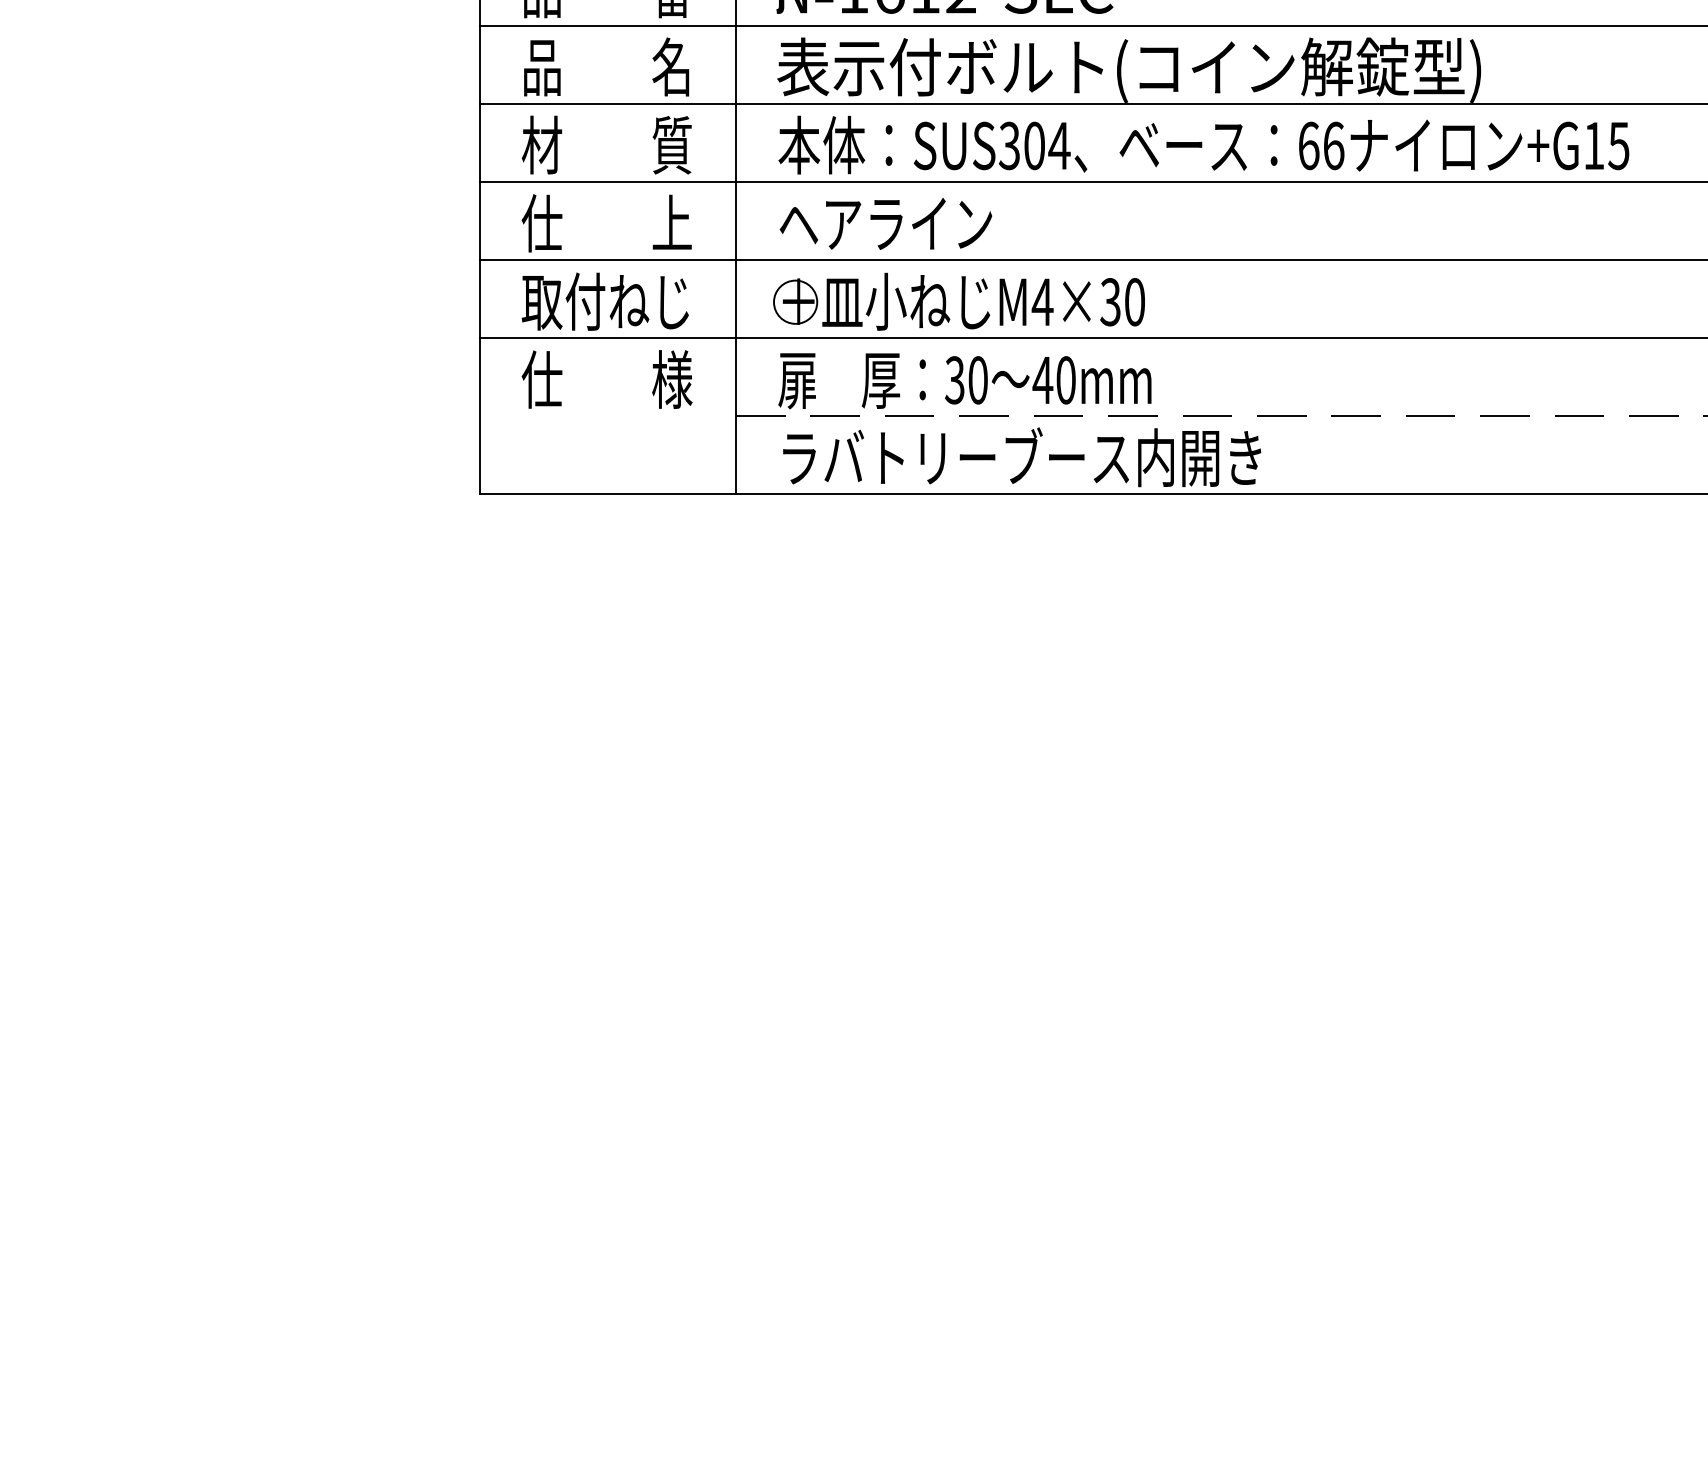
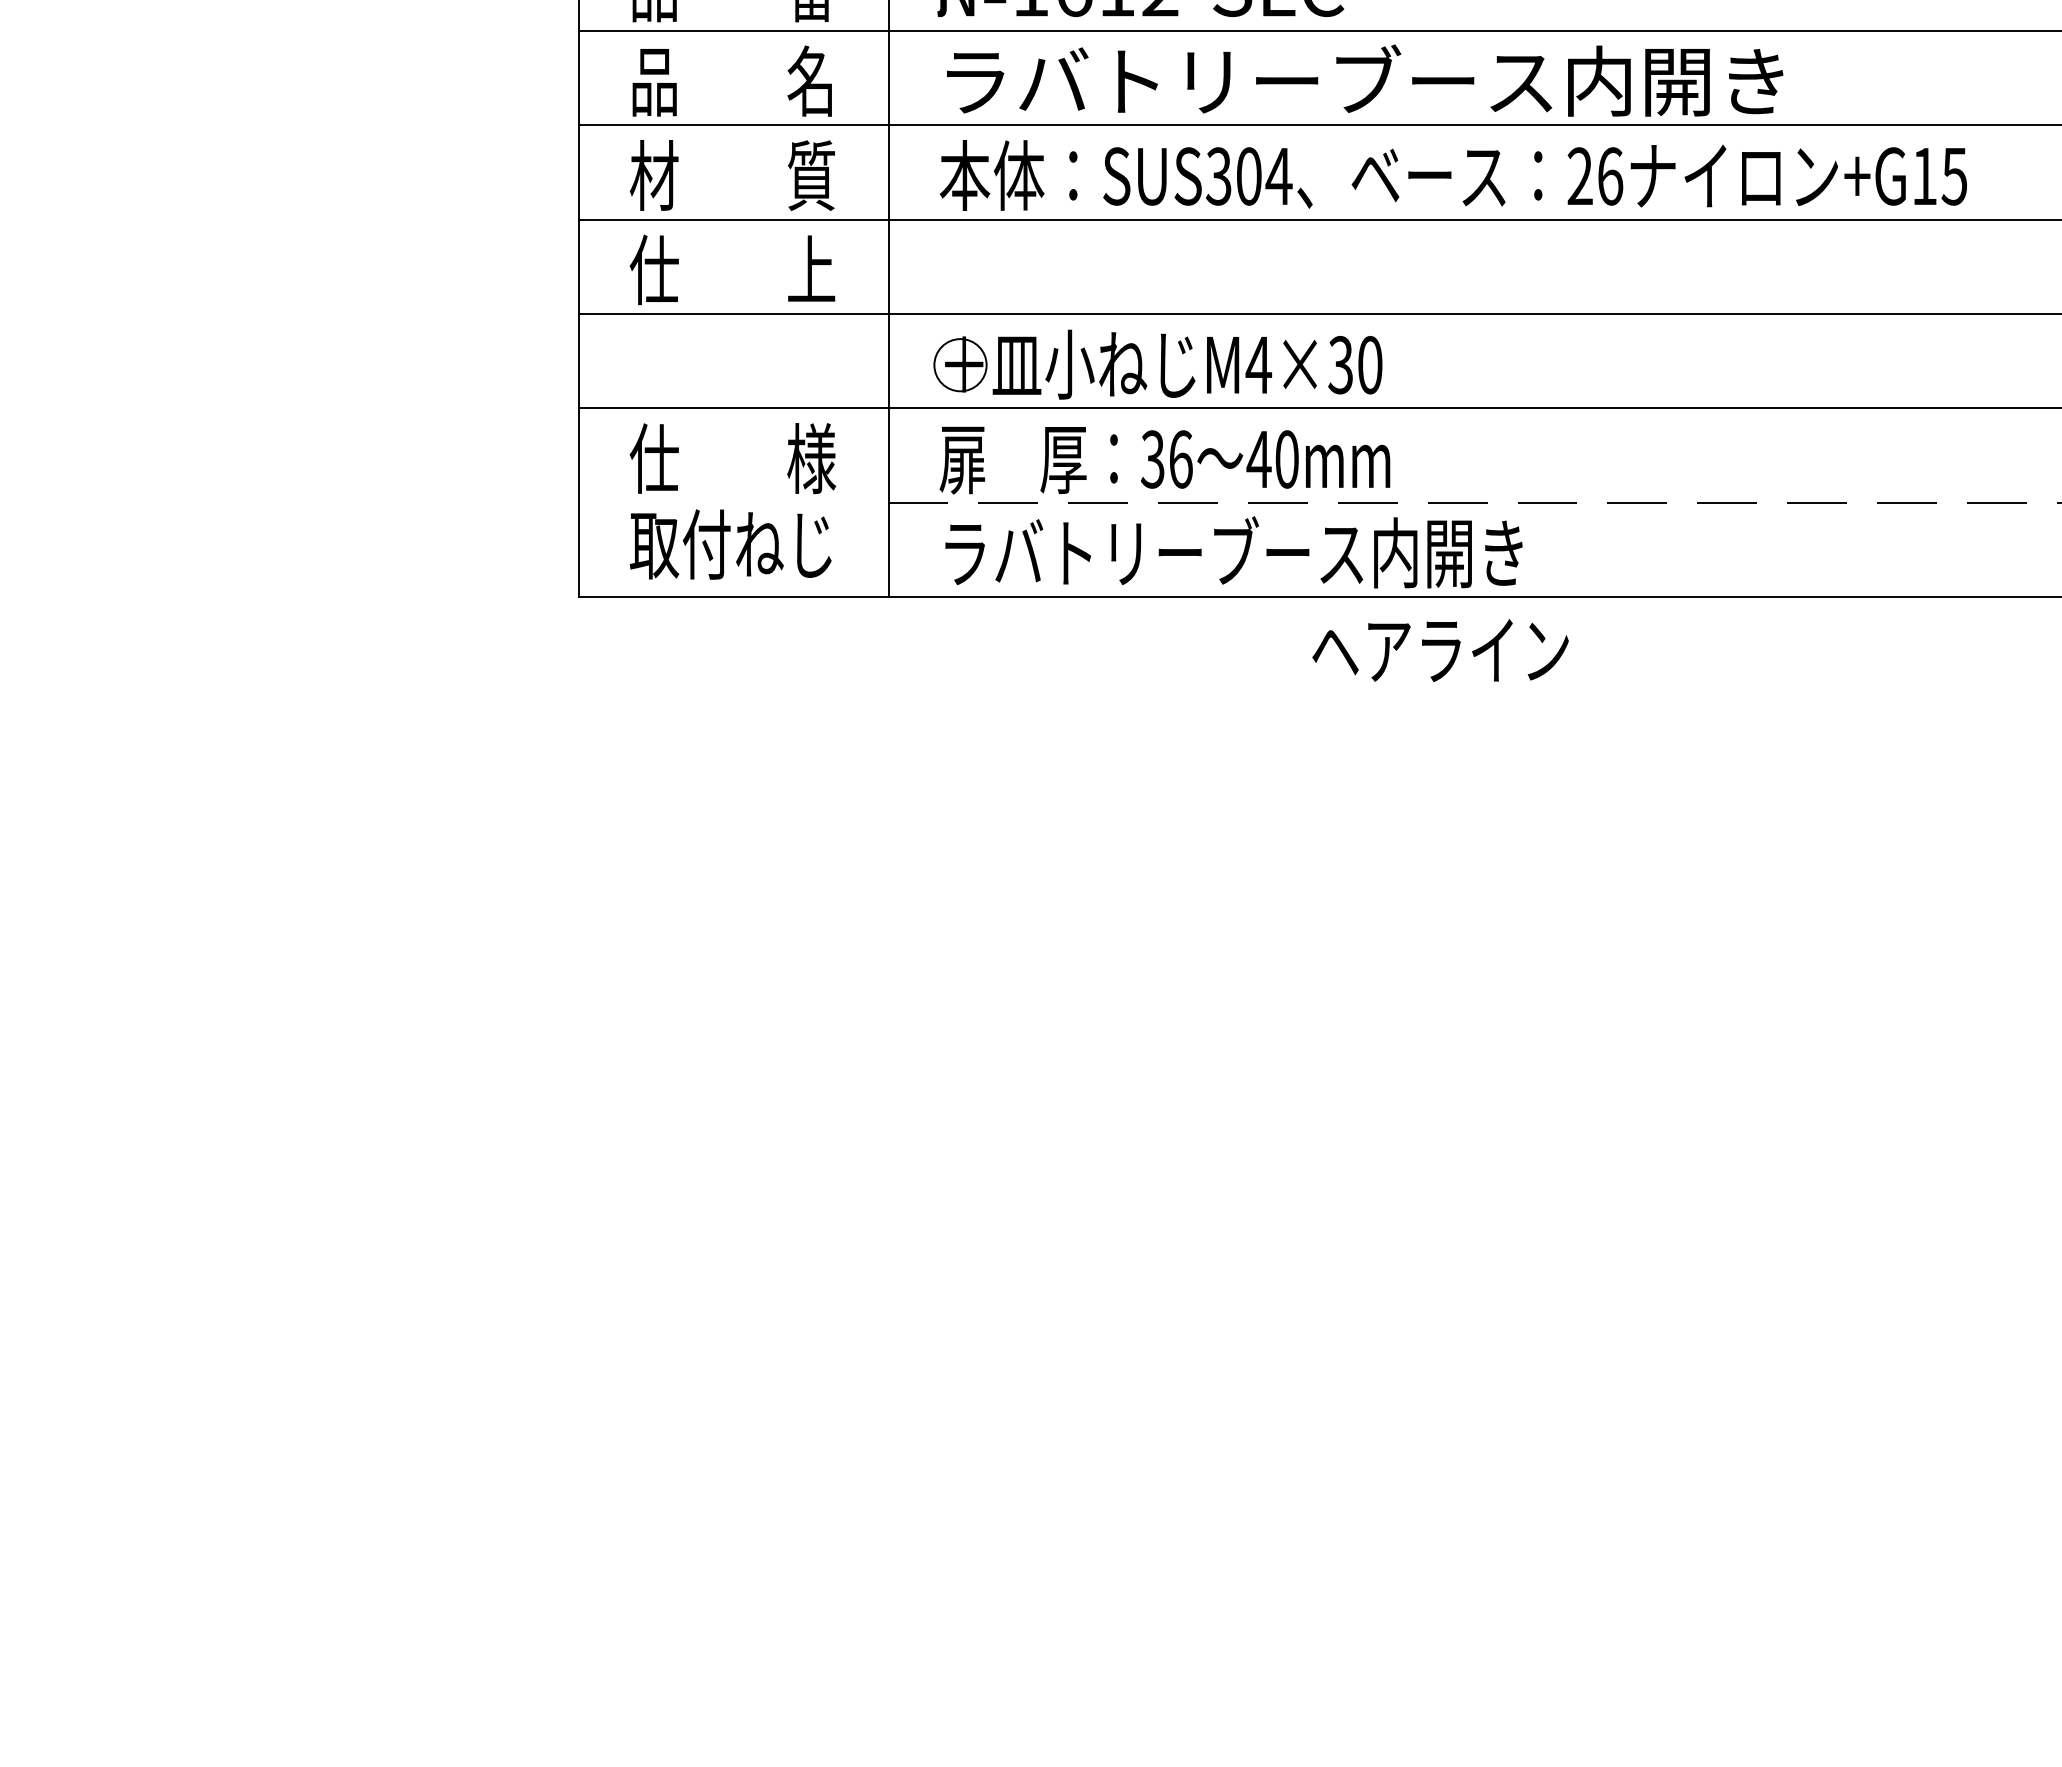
text: (1129, 68) -> (1363, 83), 表示付ボルト(コイン解錠型) -> ラバトリーブース内開き
text: (1309, 145) -> (1580, 176), 66 -> 26
text: (885, 223) -> (1440, 650), moved
text: (605, 301) -> (730, 544), moved
text: (977, 380) -> (1180, 459), 30 -> 36

